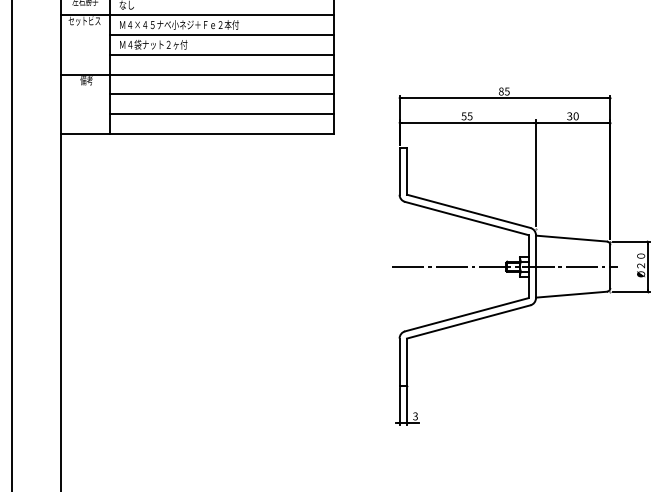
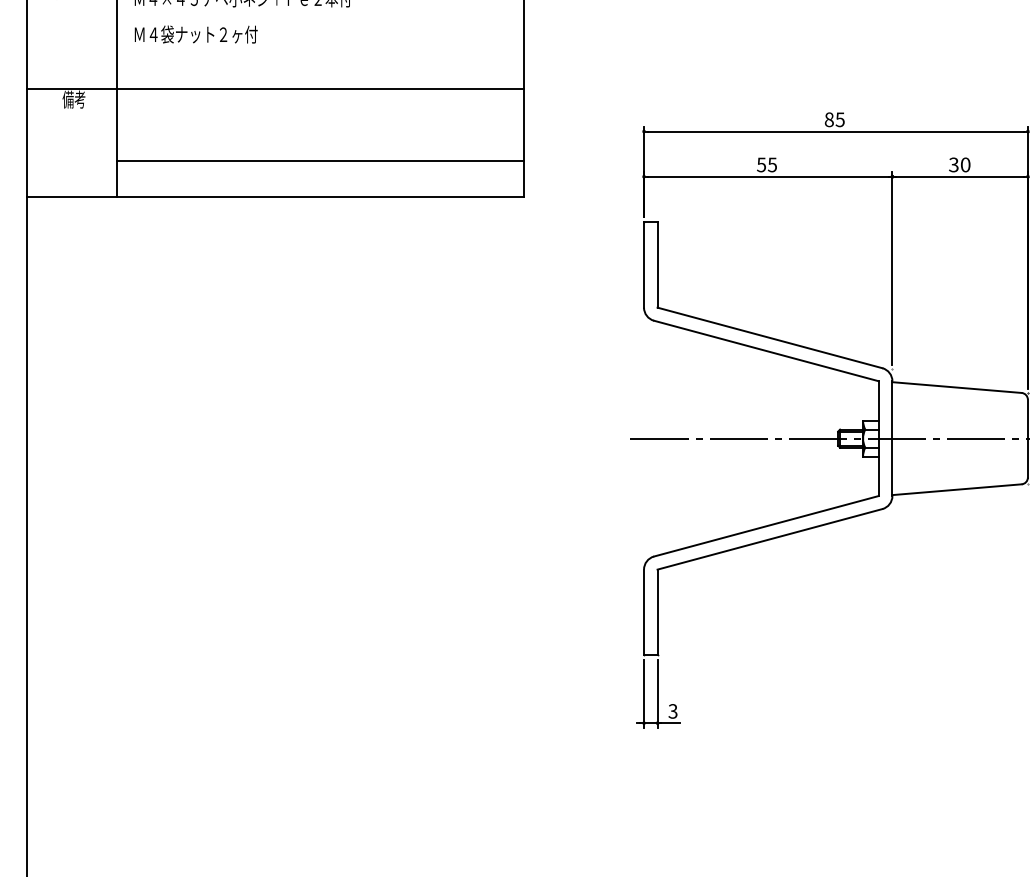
line: (221, 34) -> (319, 15), removed
line: (221, 54) -> (319, 52), removed
line: (221, 94) -> (319, 125), removed

